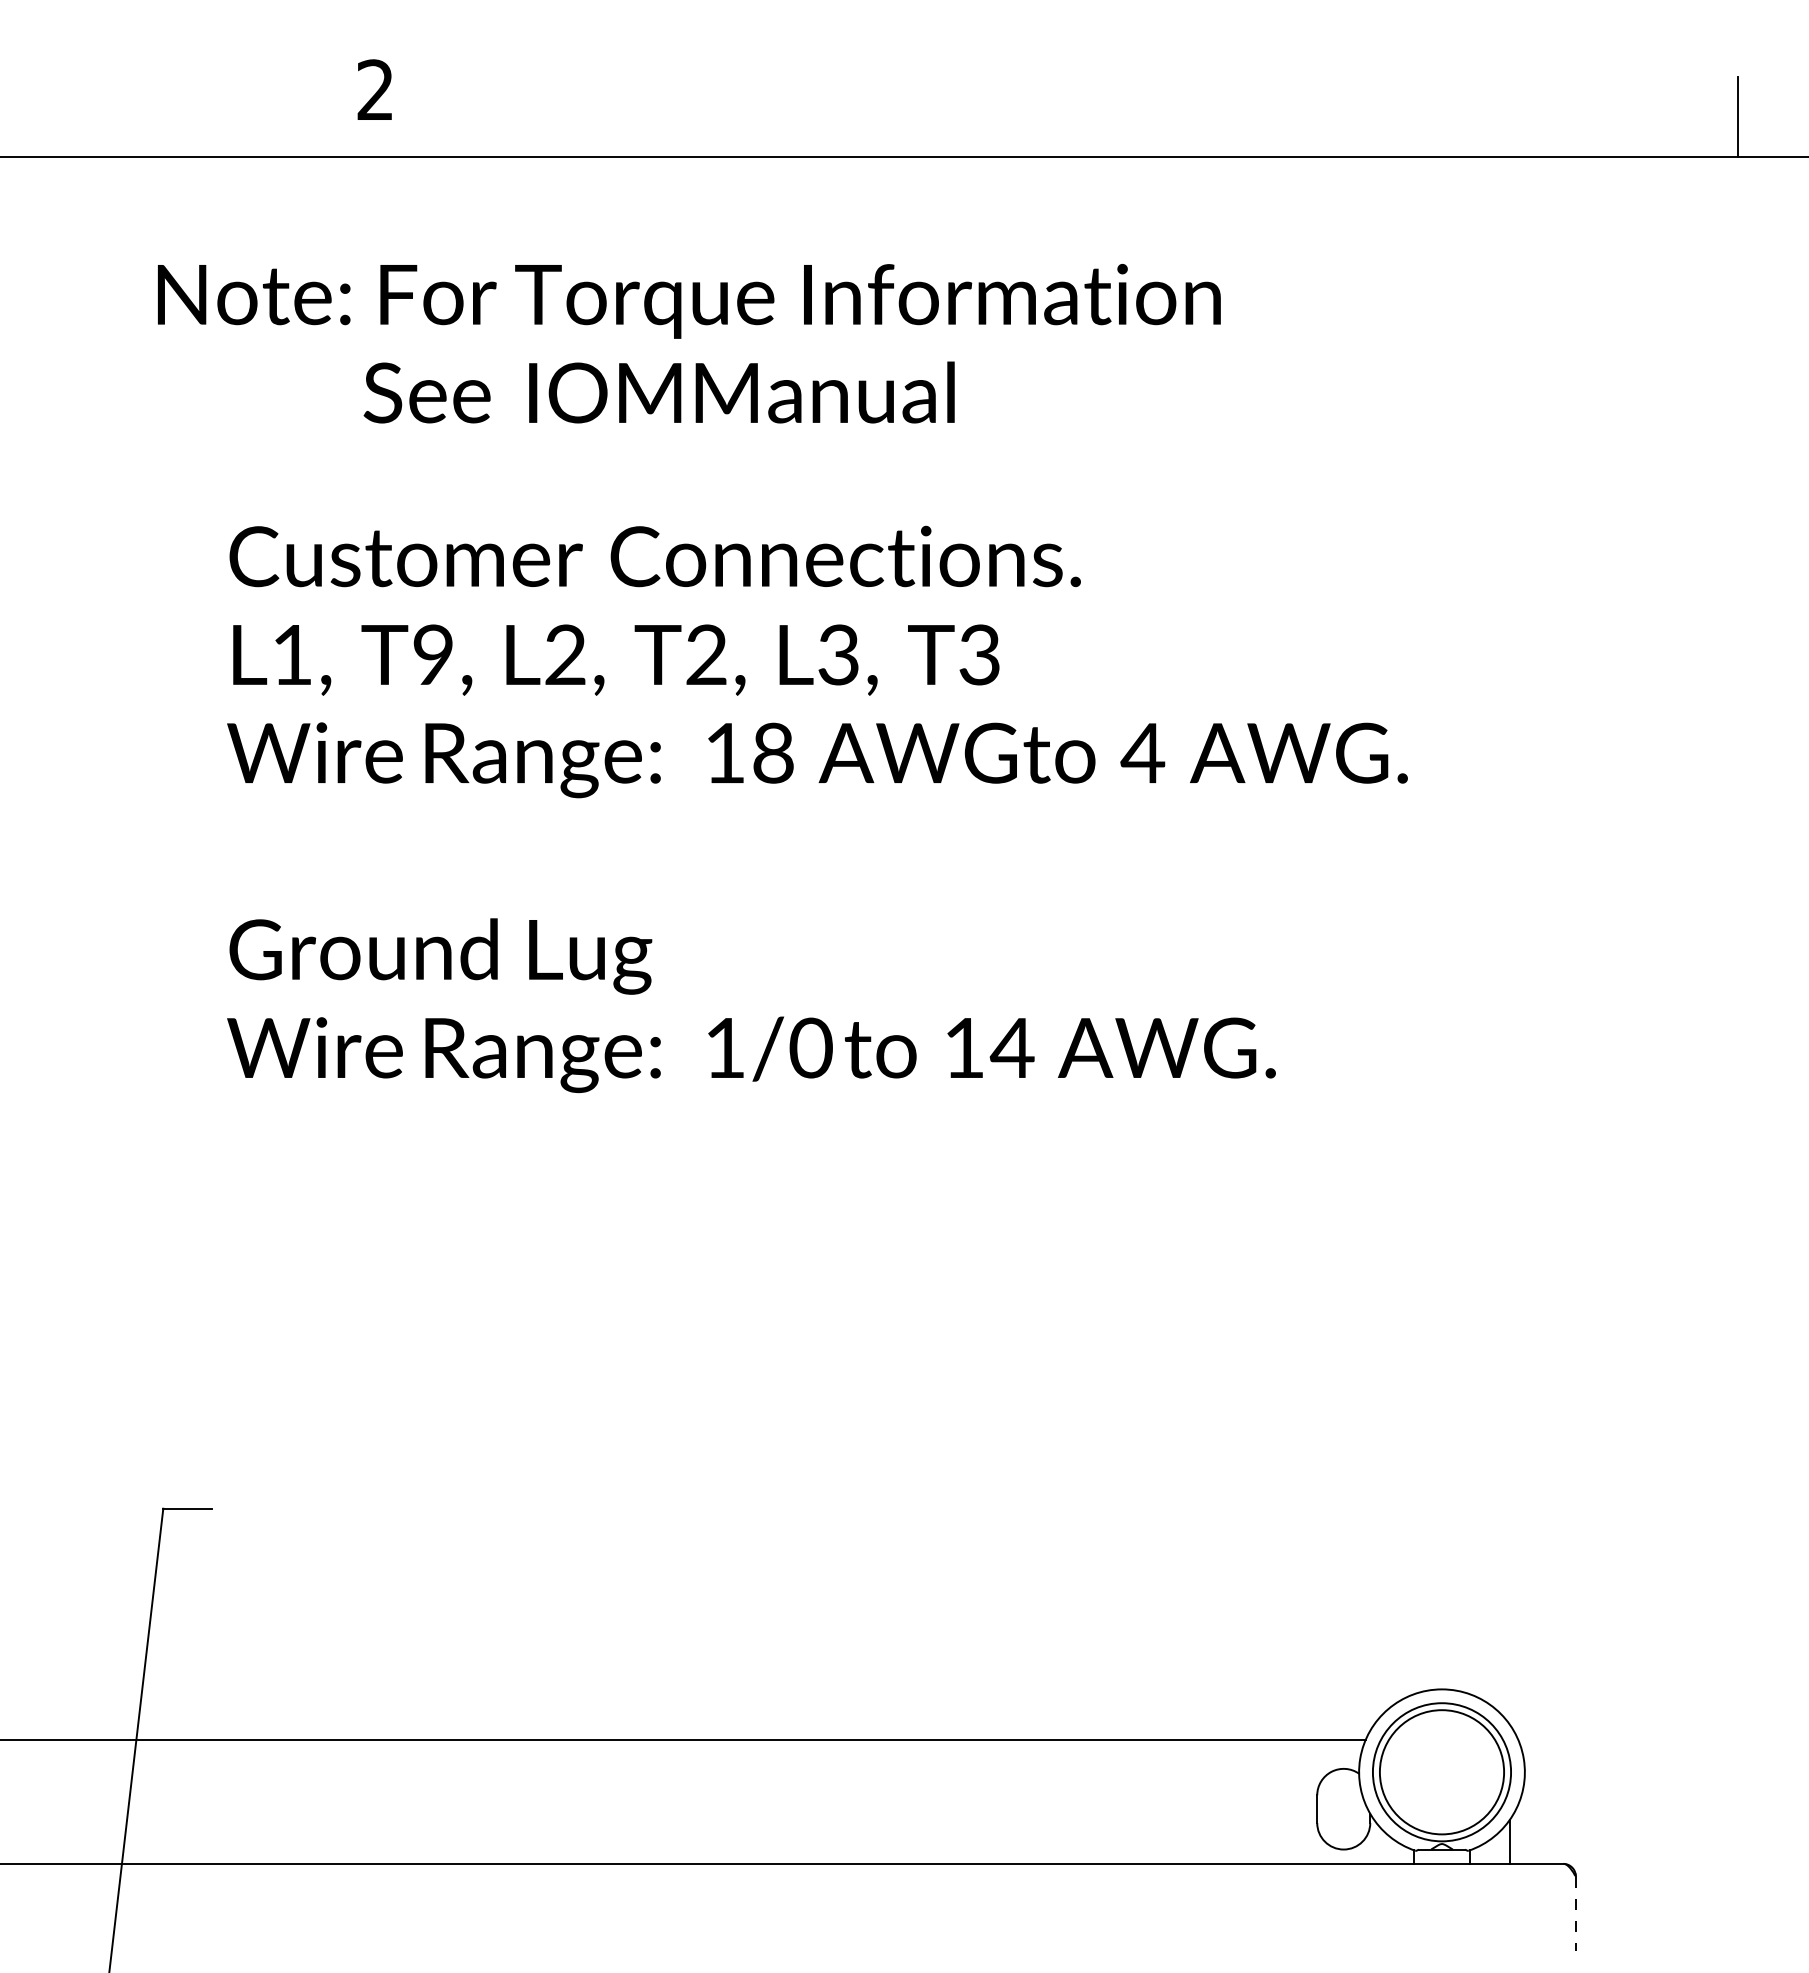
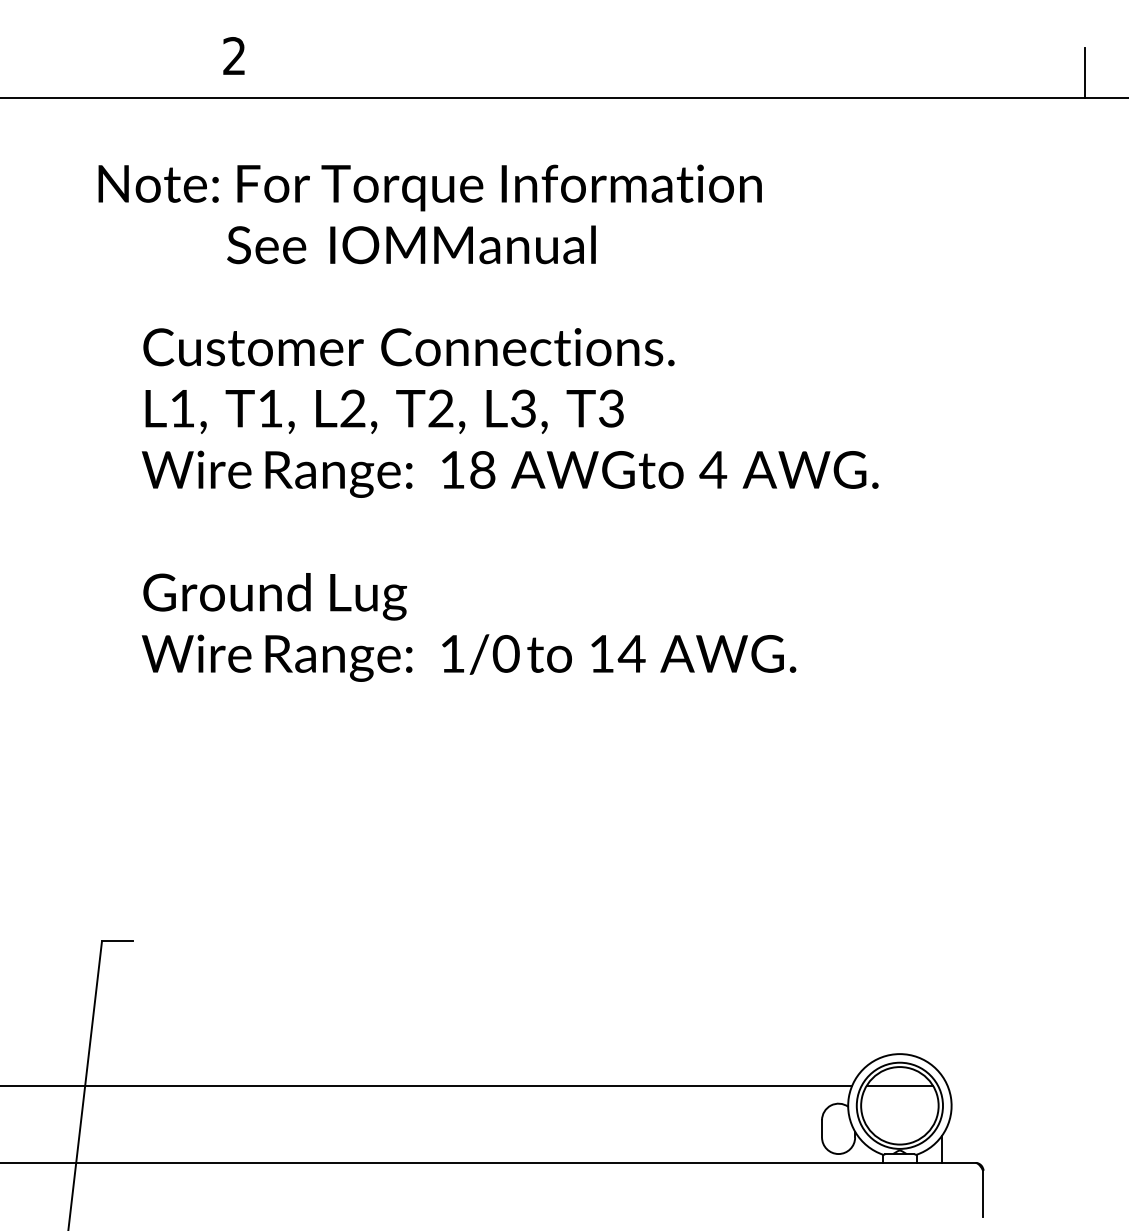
text: (433, 654) -> (270, 408), T9, -> T1,
line: (1441, 1739) -> (899, 1085), added
line: (1575, 1914) -> (983, 1194), dashed -> solid

